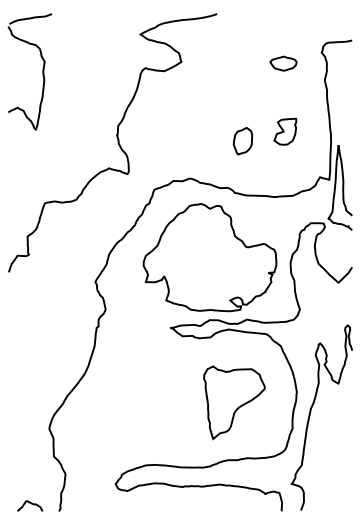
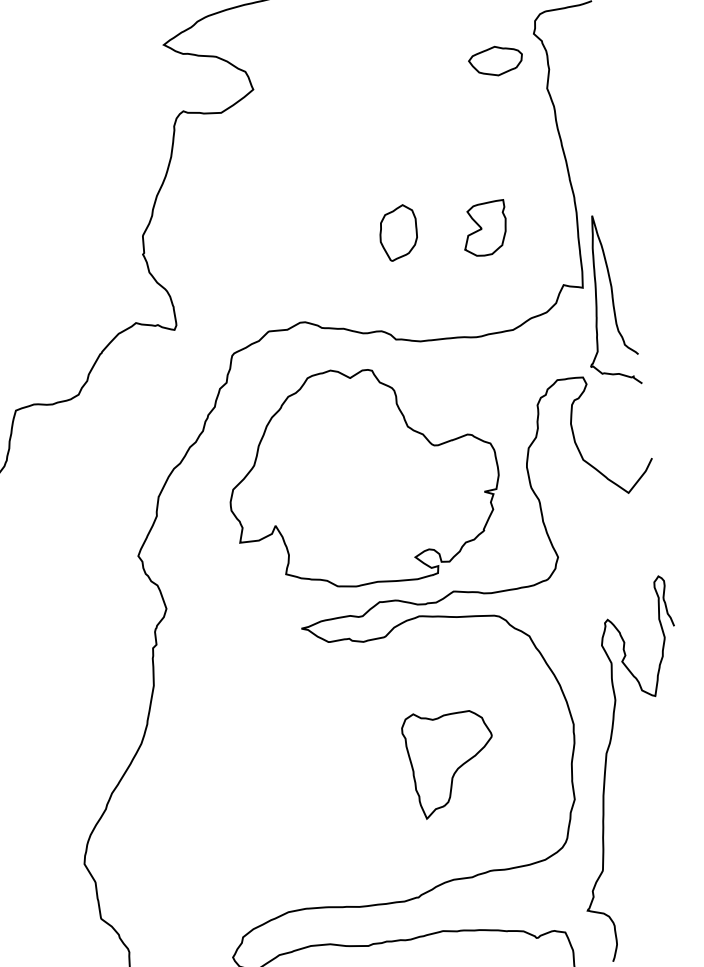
part: (283, 63) -> (495, 60), moved
part: (285, 131) -> (485, 228), moved
part: (234, 402) -> (450, 761), size x0.71

